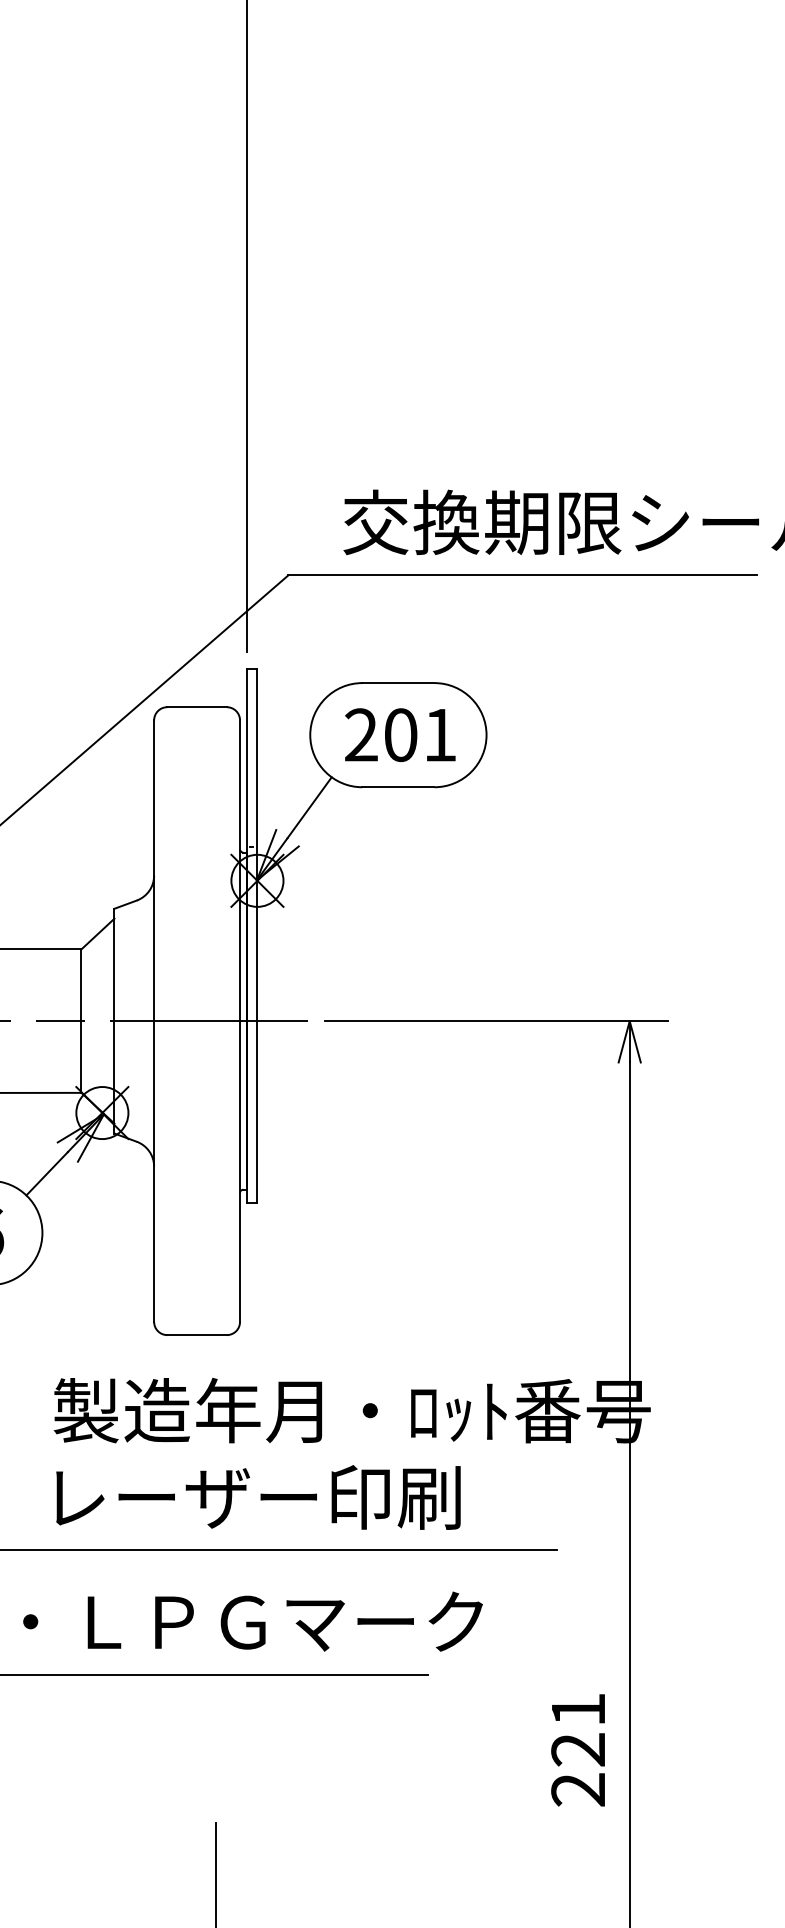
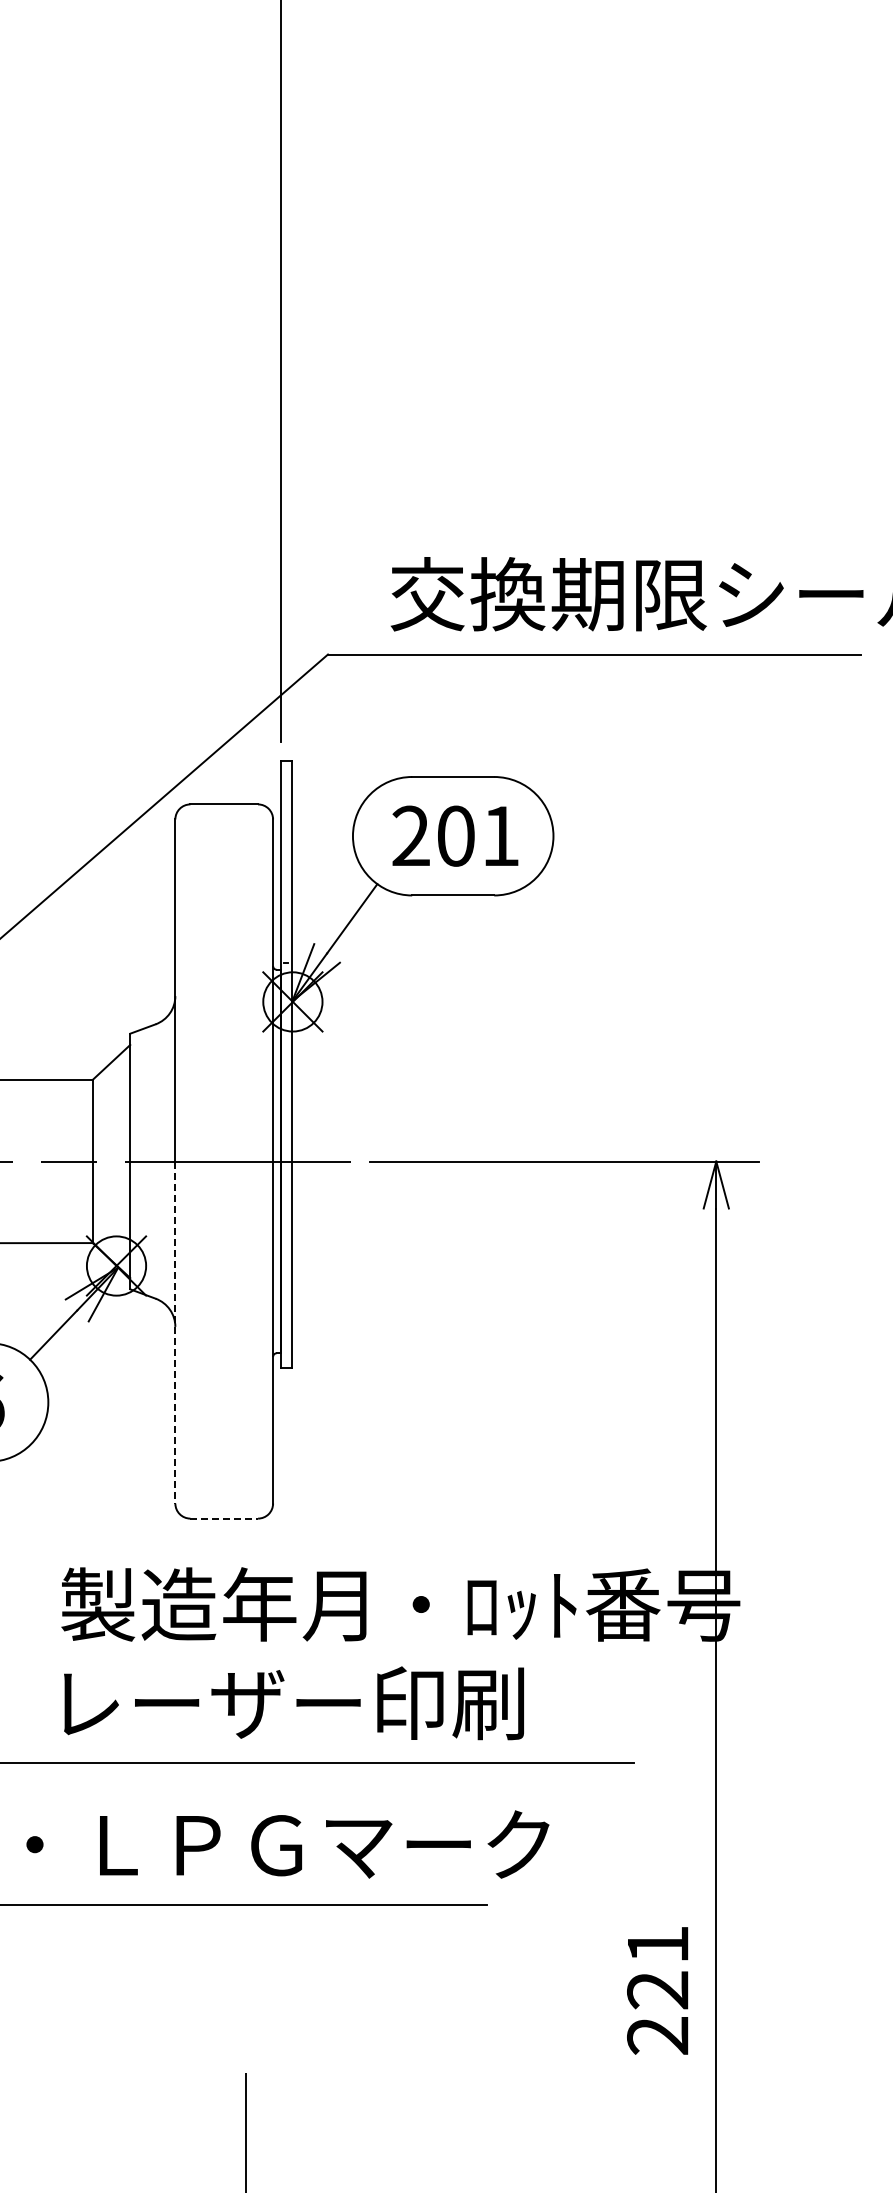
line: (154, 1172) -> (175, 1333), solid -> dashed
line: (197, 1335) -> (224, 1518), solid -> dashed

